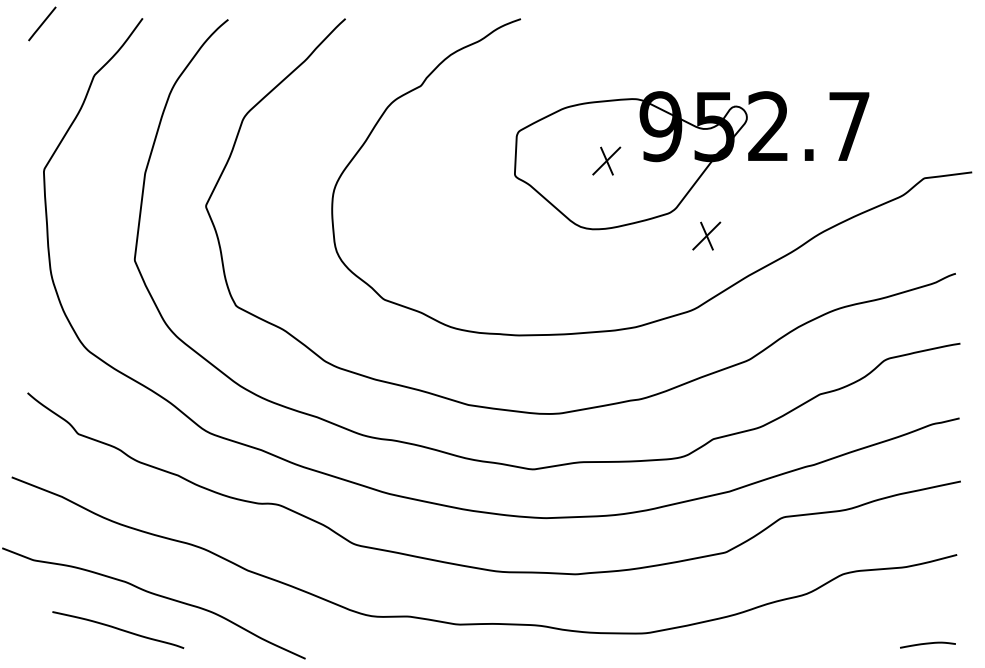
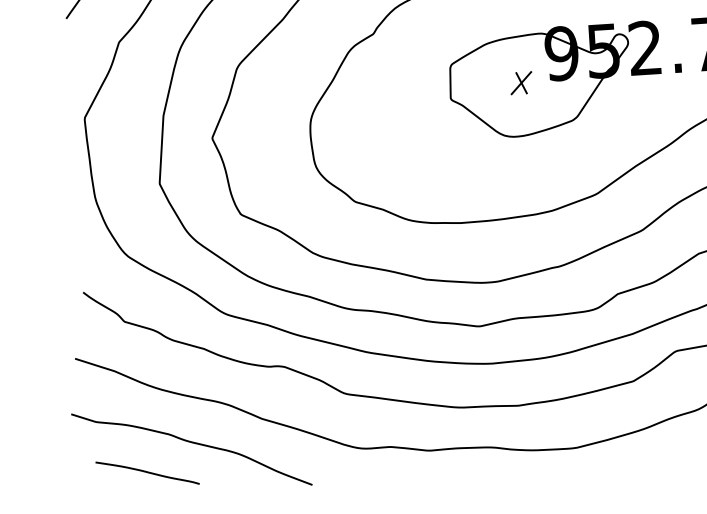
part: (706, 235) -> (602, 135), removed
curve: (118, 629) -> (147, 472), moved

